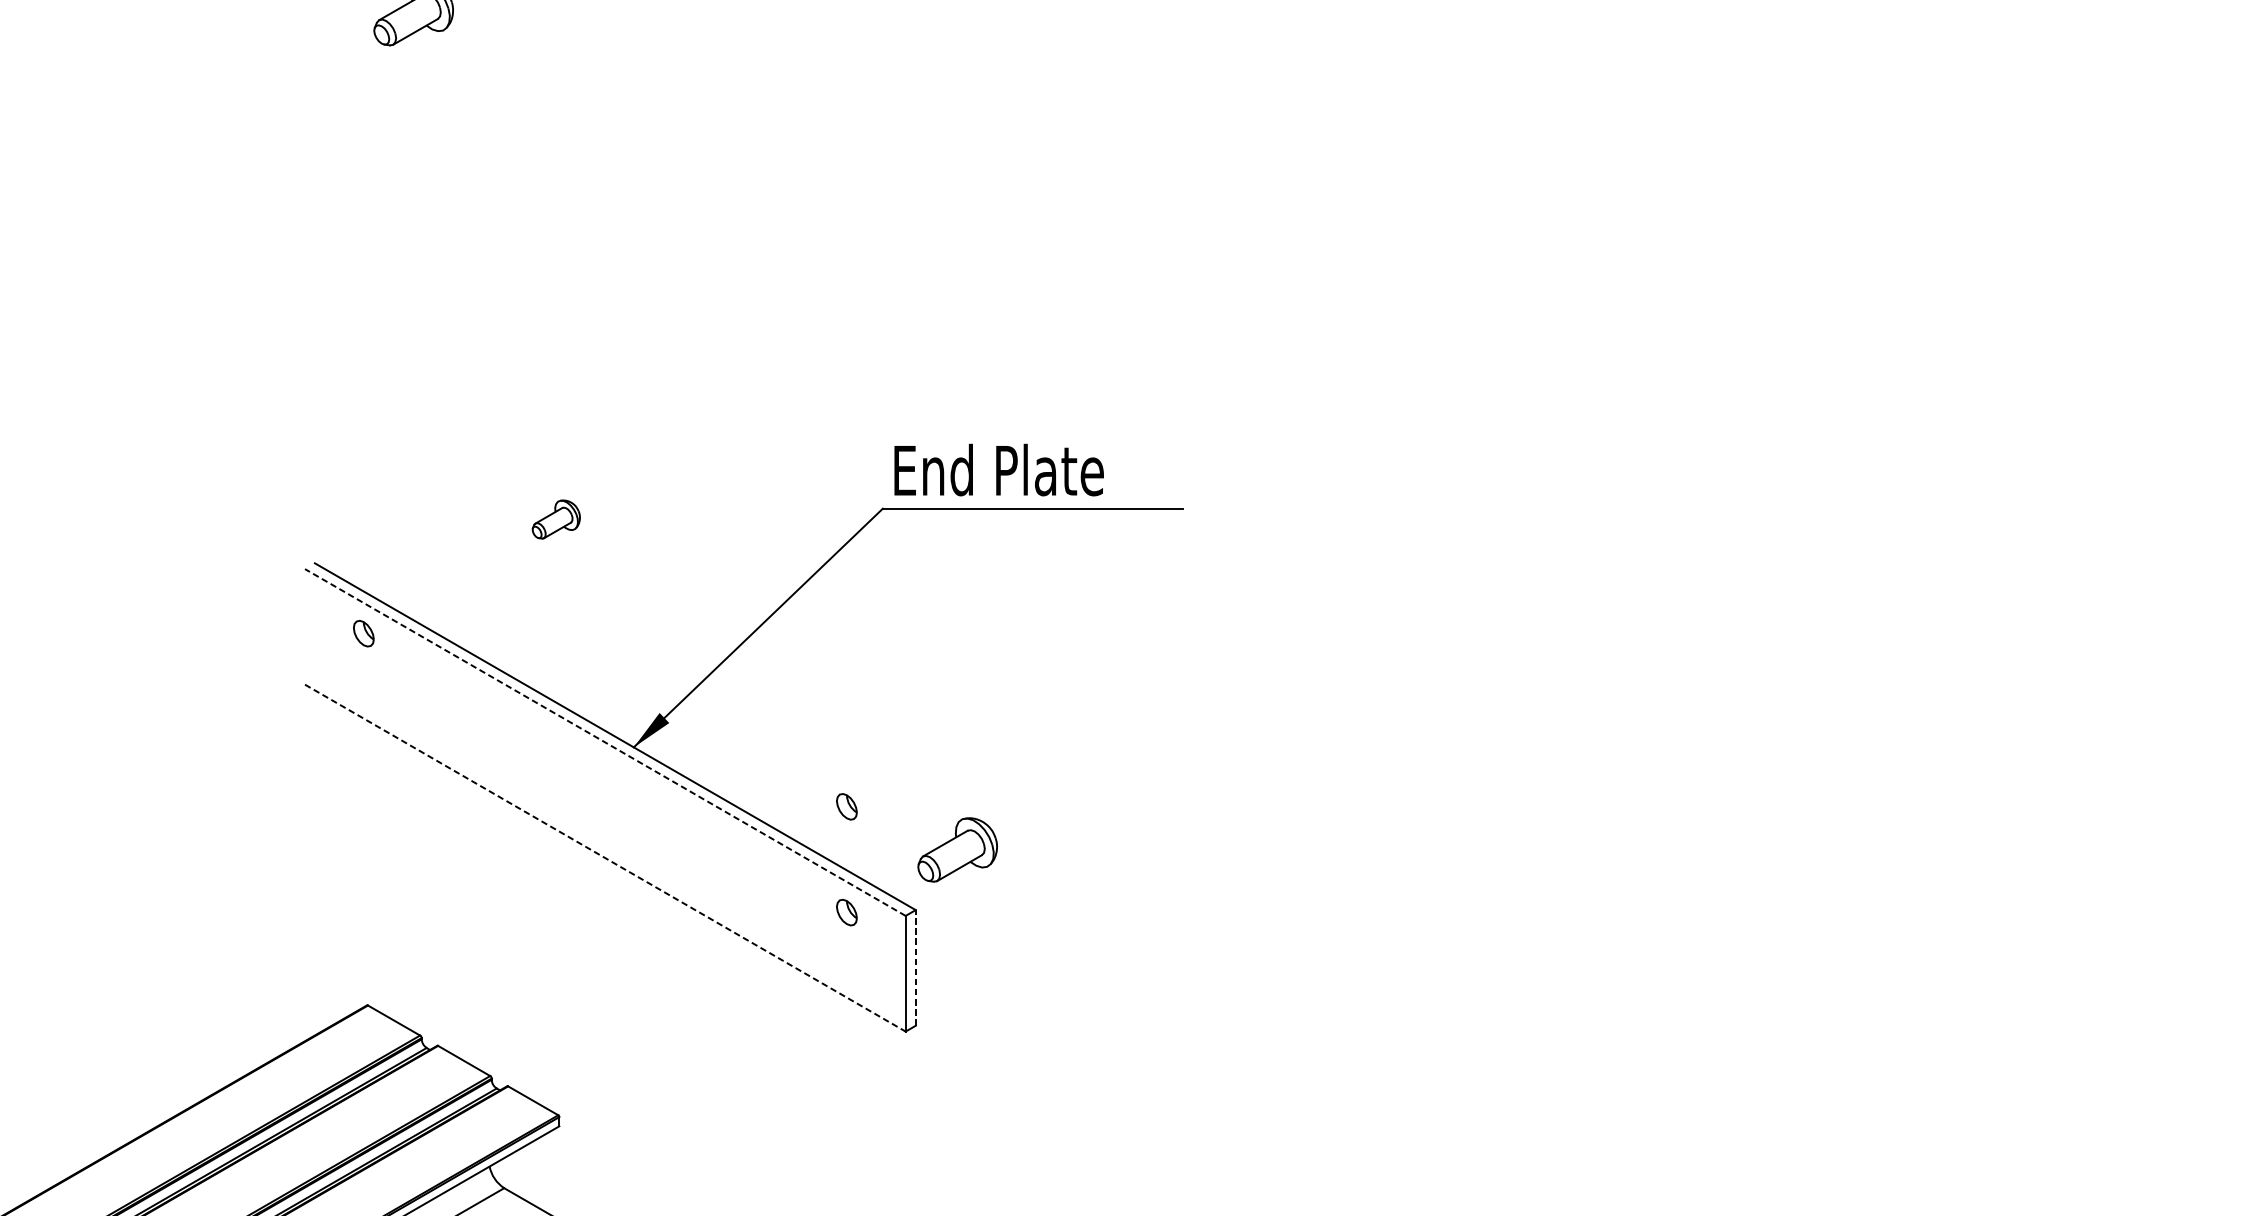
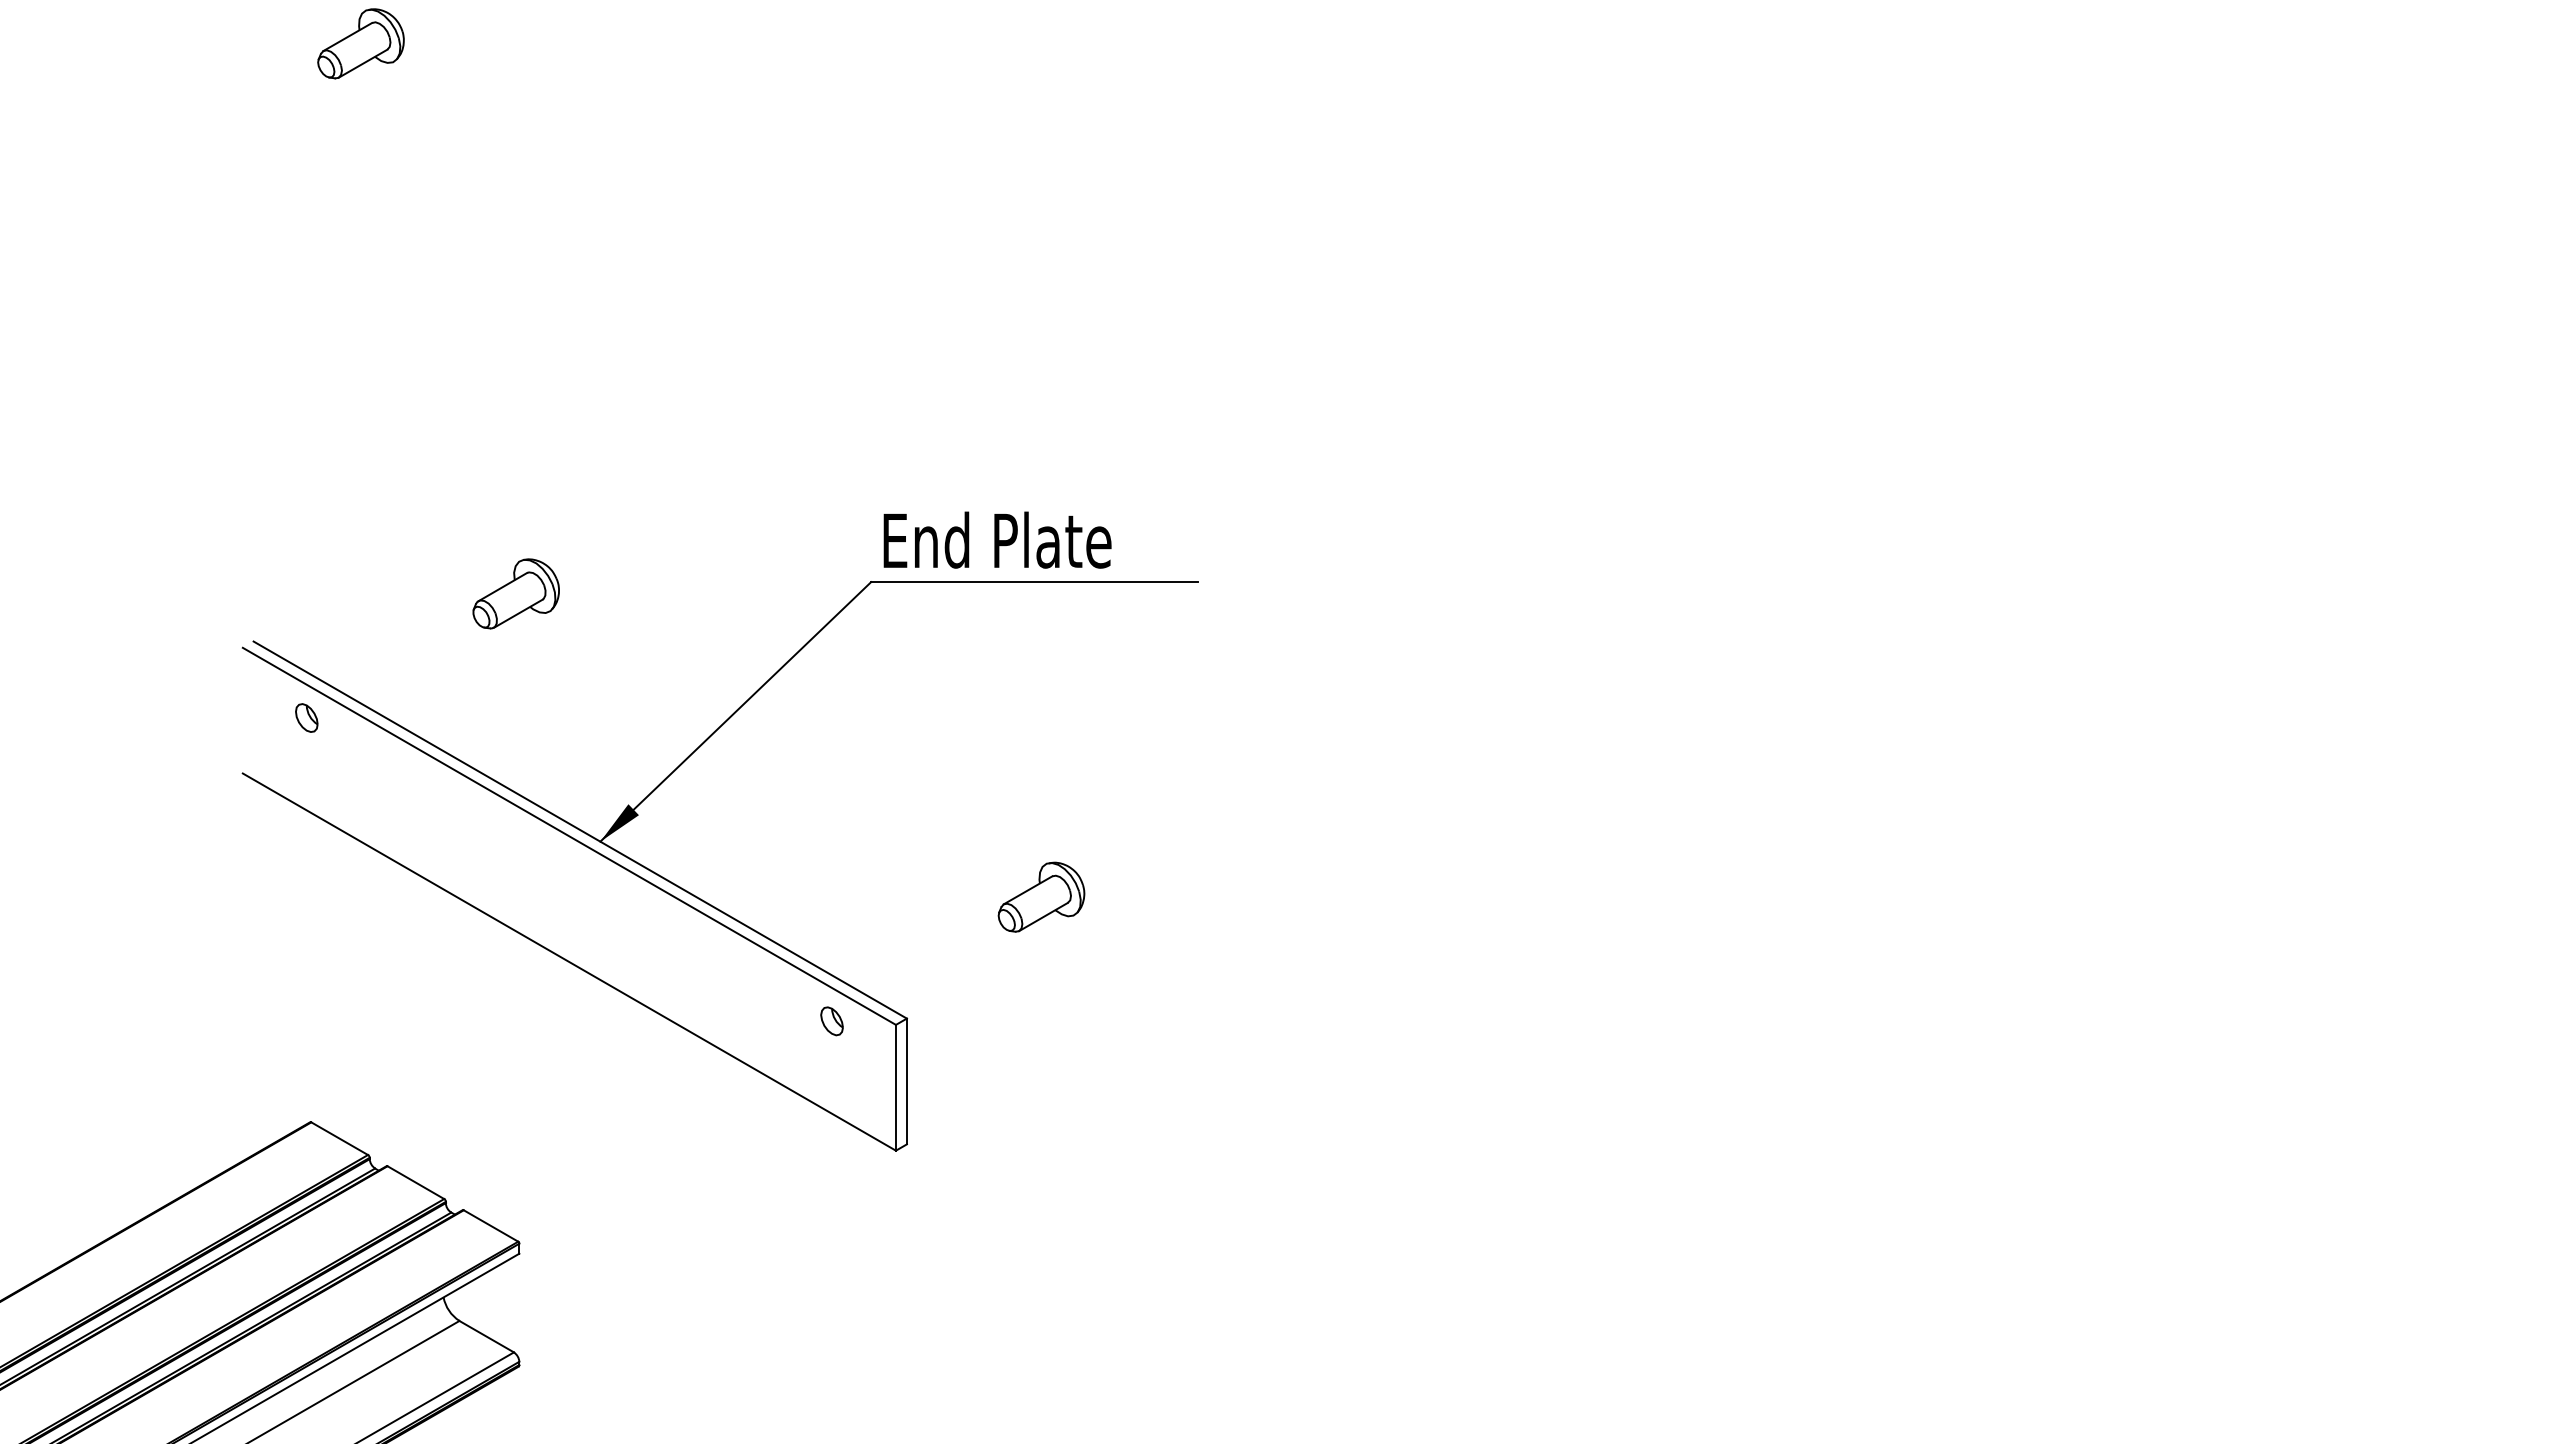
part: (555, 519) -> (515, 593), size x1.67
line: (604, 742) -> (568, 836), dashed -> solid
part: (846, 807) -> (831, 906), removed
part: (957, 849) -> (1041, 896), moved
line: (605, 858) -> (569, 962), dashed -> solid
line: (915, 967) -> (906, 1081), dashed -> solid

